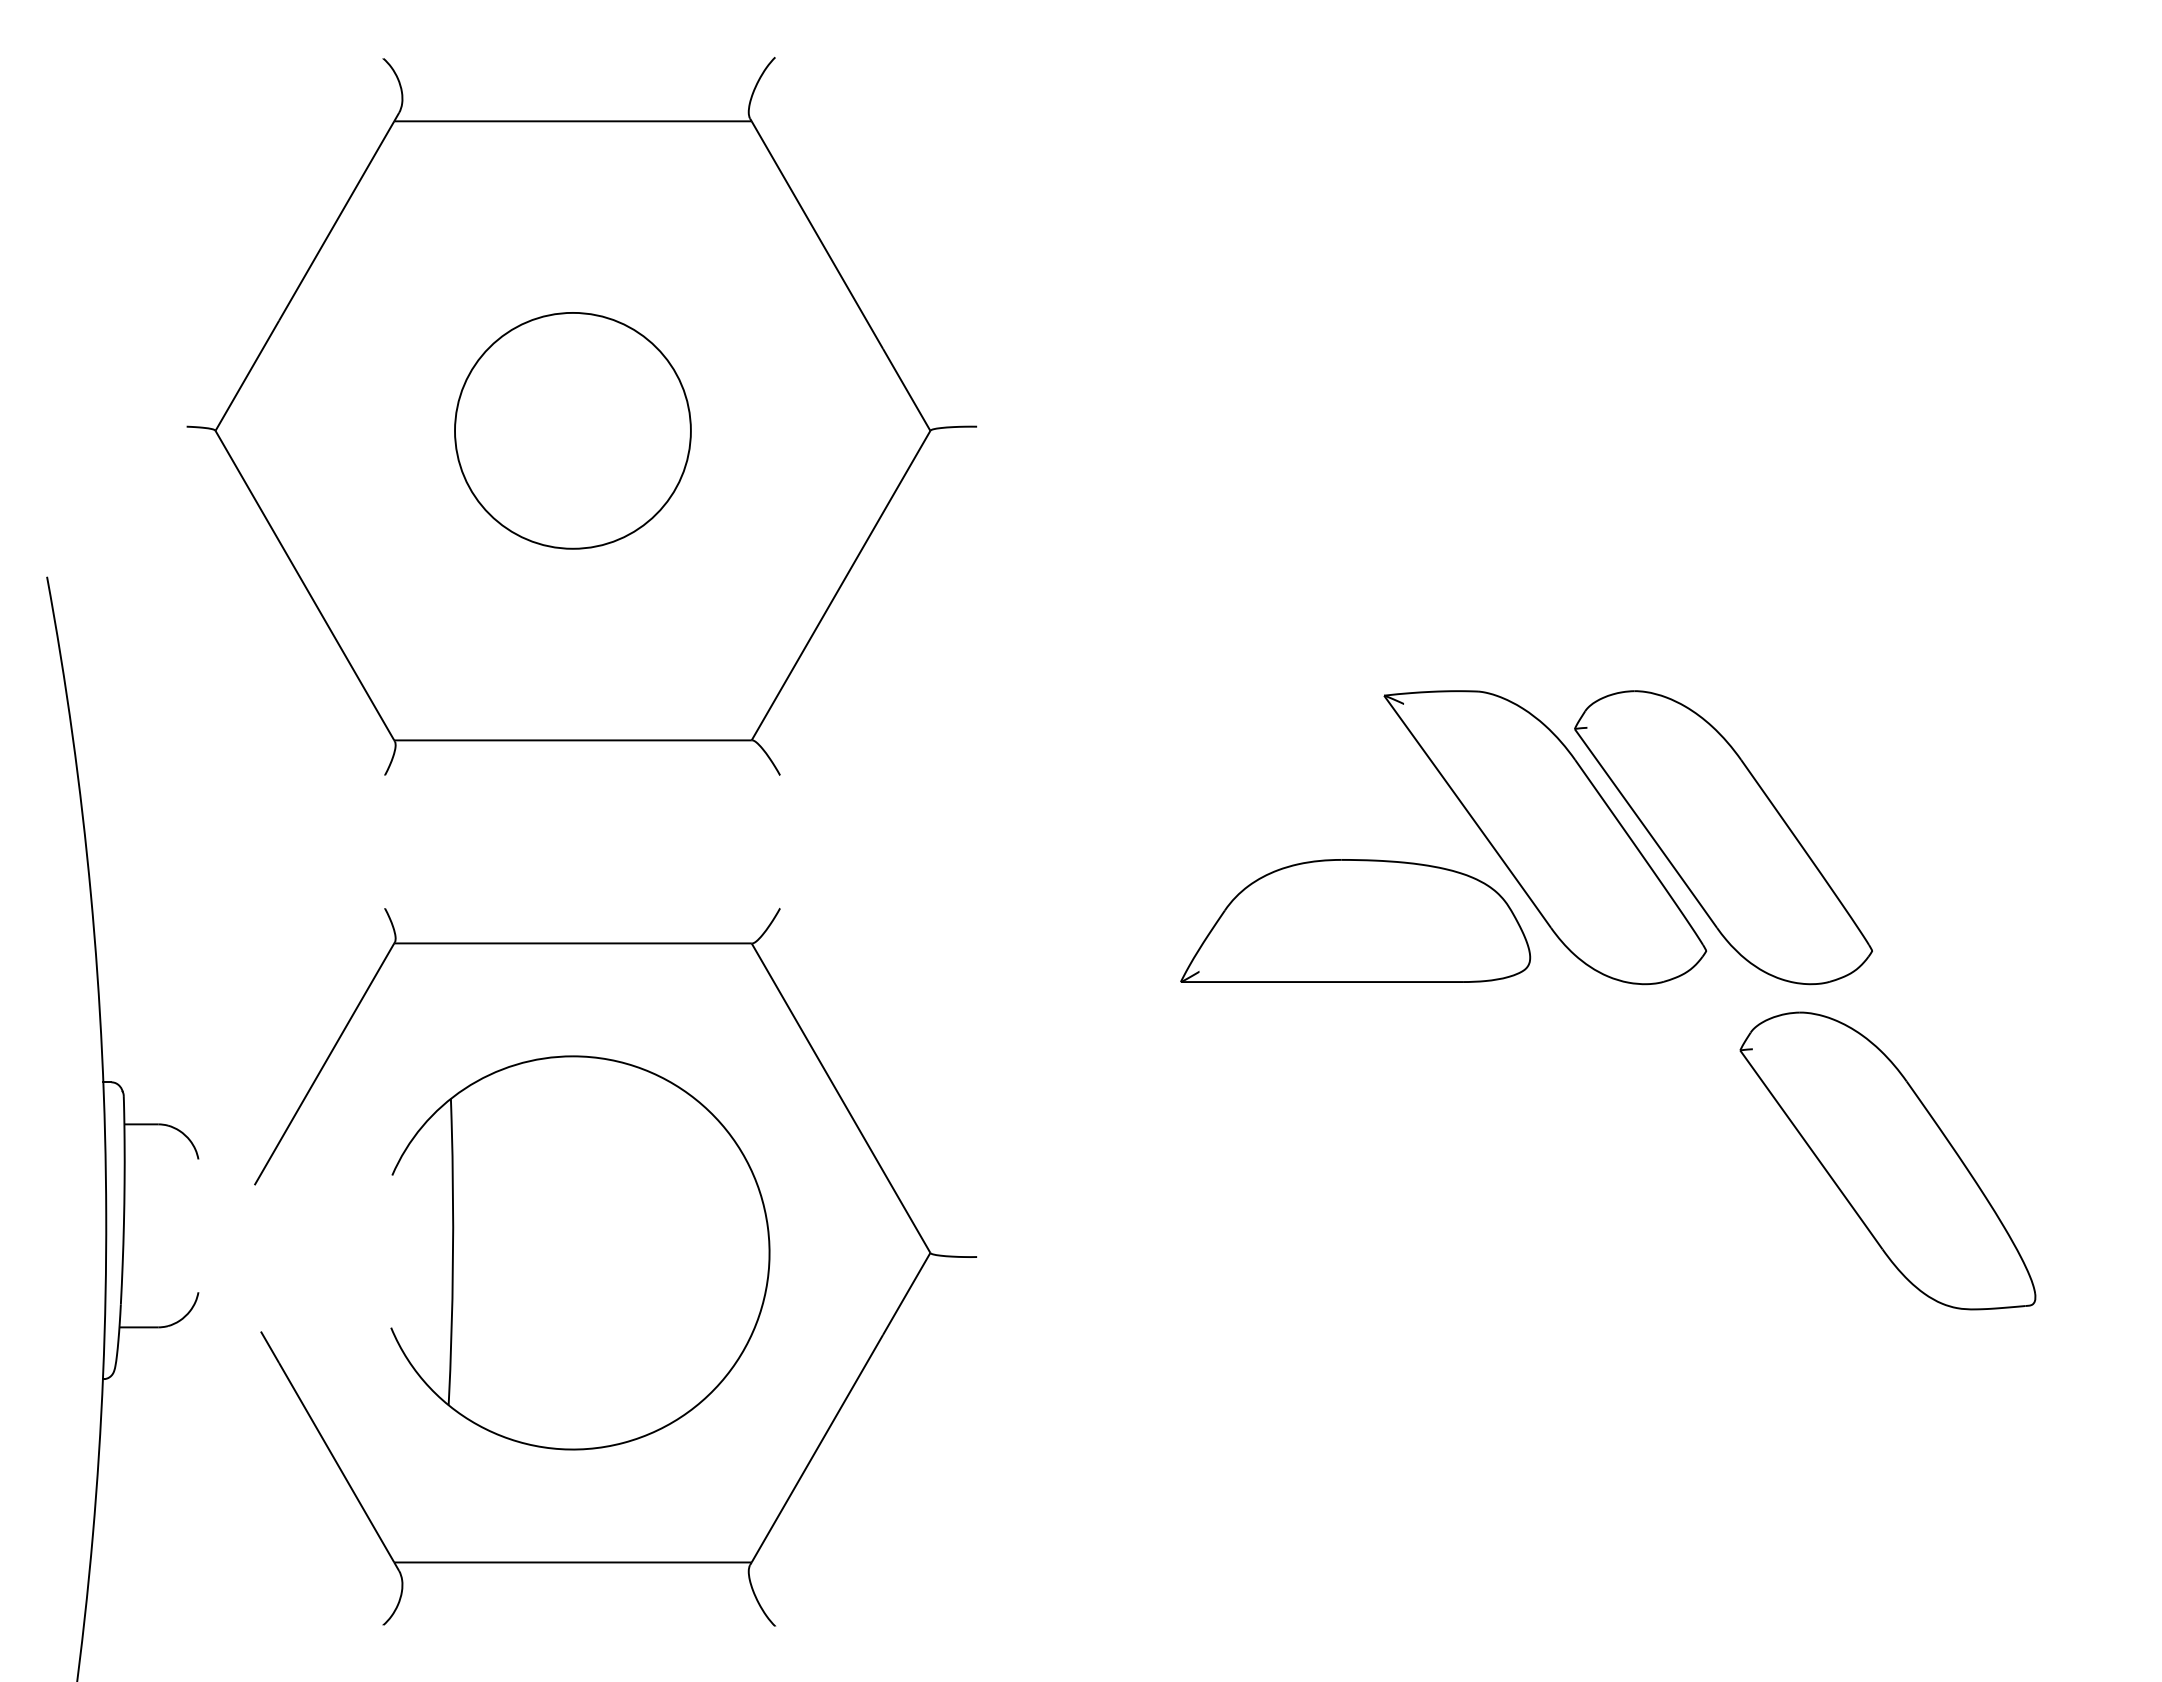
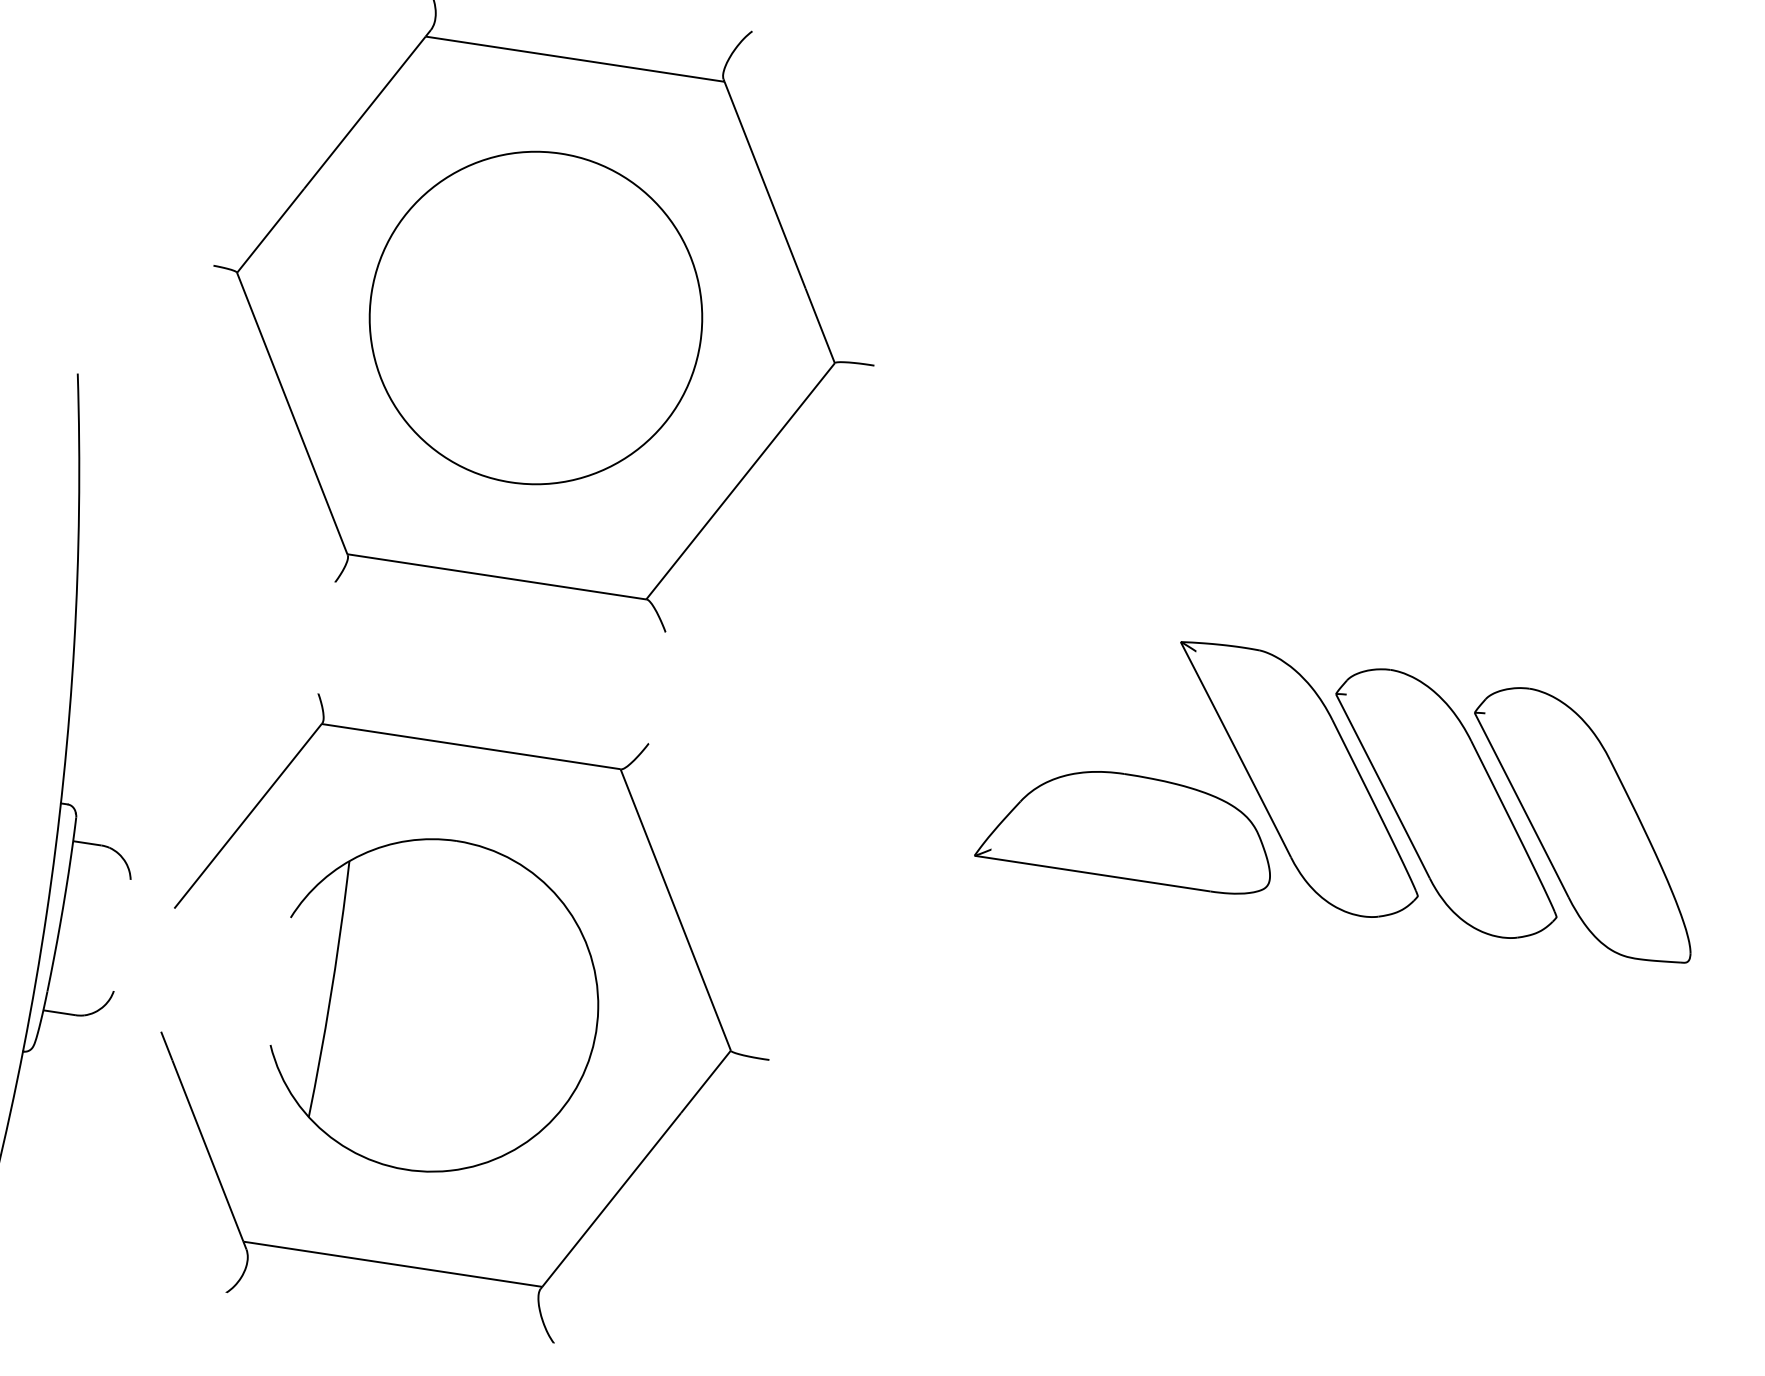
circle: (572, 430) -> (535, 317), size x1.67
part: (1887, 1160) -> (1583, 823), moved

